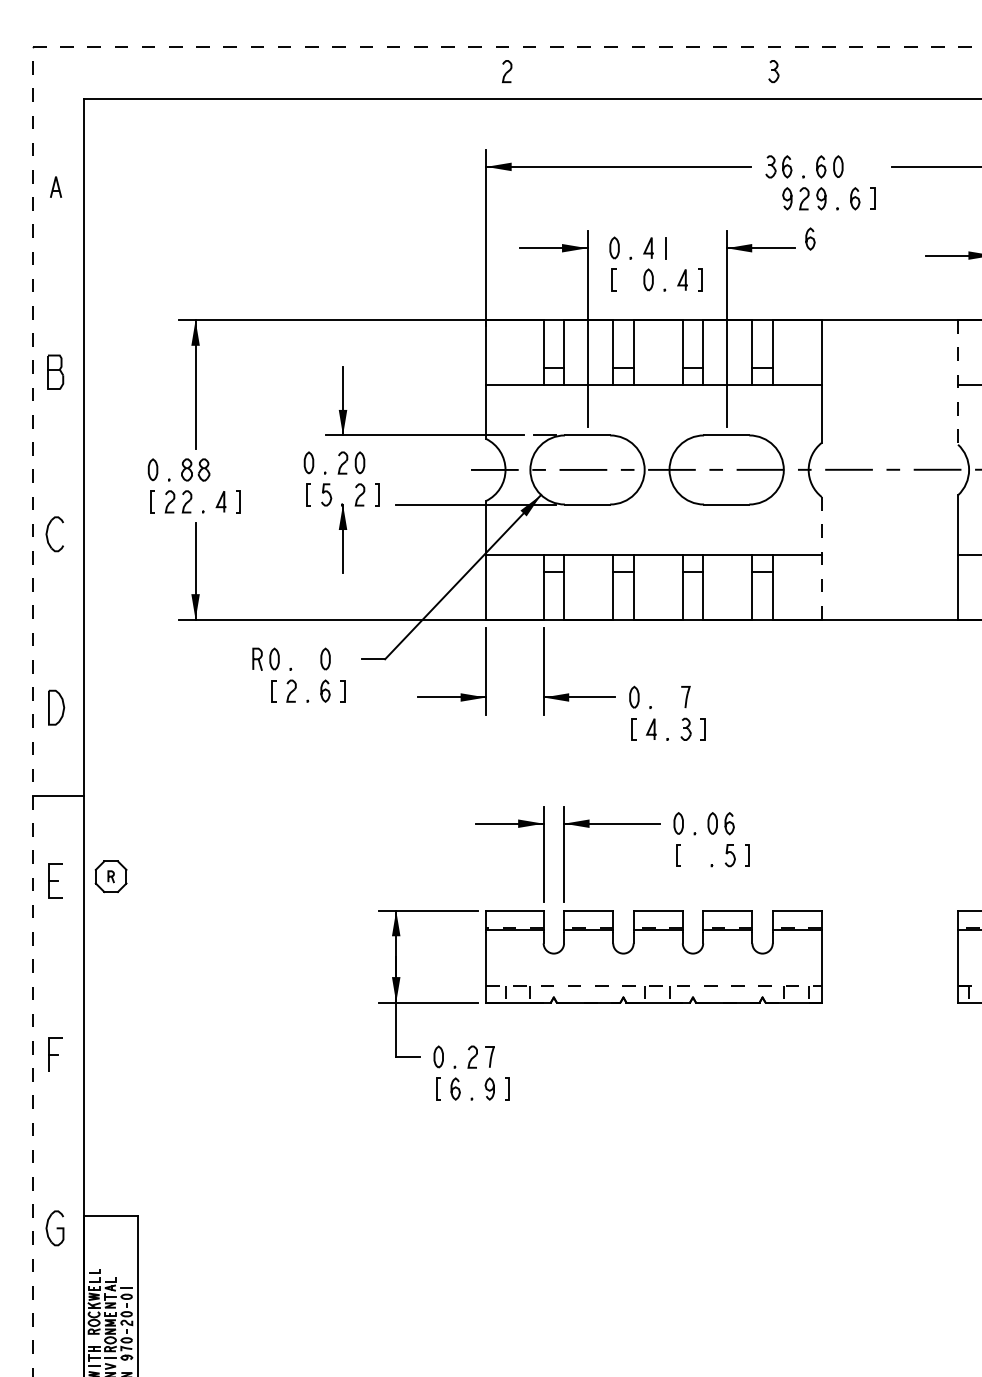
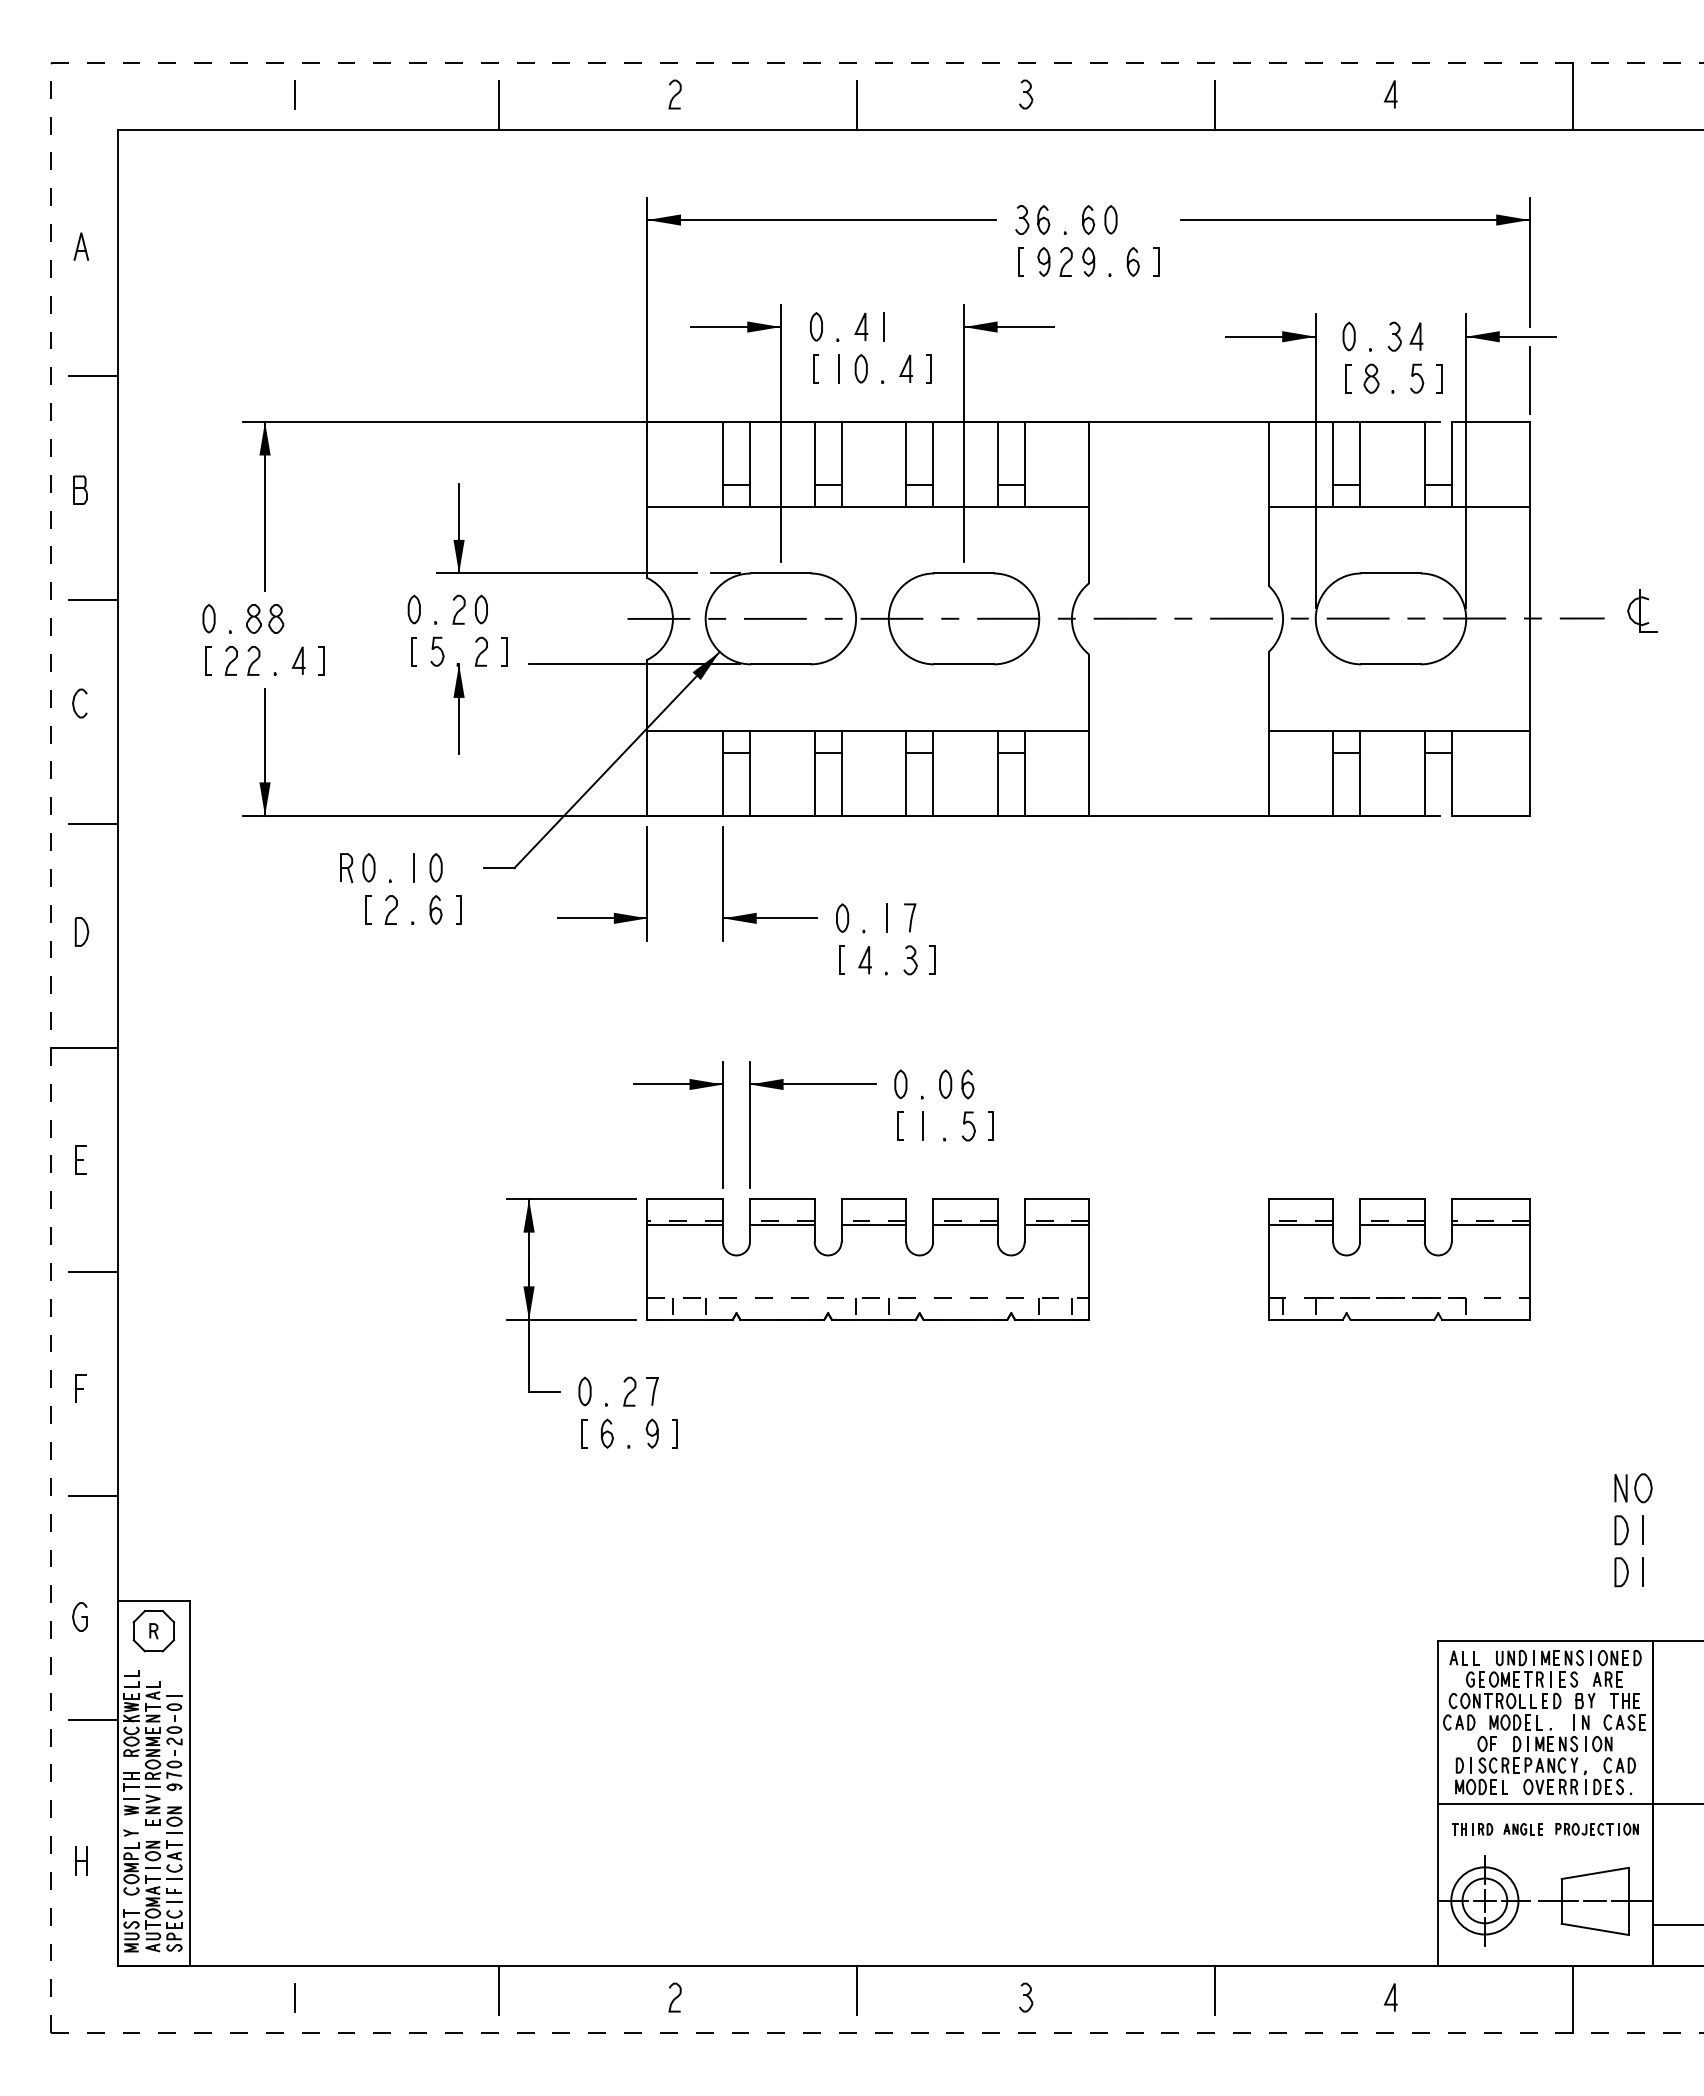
line: (217, 71) -> (294, 94), added
line: (372, 79) -> (498, 105), added
line: (644, 79) -> (856, 105), added
line: (917, 79) -> (1215, 105), added
line: (768, 198) -> (1019, 261), added
curve: (809, 238) -> (1073, 314), removed
line: (631, 280) -> (838, 369), added
line: (65, 285) -> (93, 376), added
part: (55, 371) -> (80, 489), size x0.62
line: (958, 382) -> (1268, 503), dashed -> solid
line: (65, 455) -> (93, 600), added
part: (54, 534) -> (79, 703), size x0.62
line: (822, 558) -> (1089, 735), dashed -> solid
line: (65, 626) -> (93, 824), added
line: (308, 659) -> (413, 868), added
line: (668, 697) -> (887, 918), added
part: (56, 707) -> (81, 931), size x0.62
line: (695, 855) -> (923, 1126), added
part: (110, 876) -> (153, 1631), moved
part: (55, 880) -> (80, 1159), size x0.62
line: (65, 965) -> (93, 1271), added
part: (55, 1054) -> (80, 1388), size x0.62
line: (65, 1135) -> (93, 1495), added
part: (54, 1227) -> (79, 1616), size x0.62
line: (65, 1306) -> (93, 1719), added

